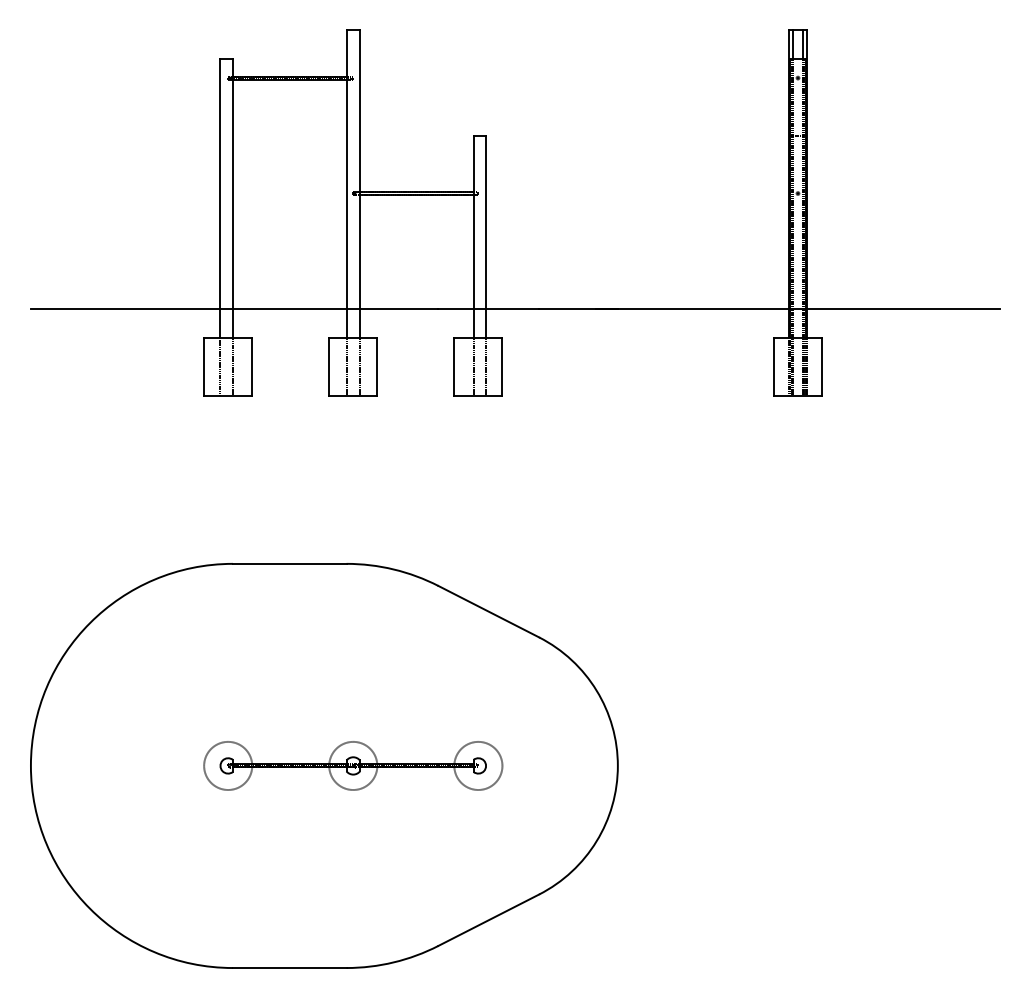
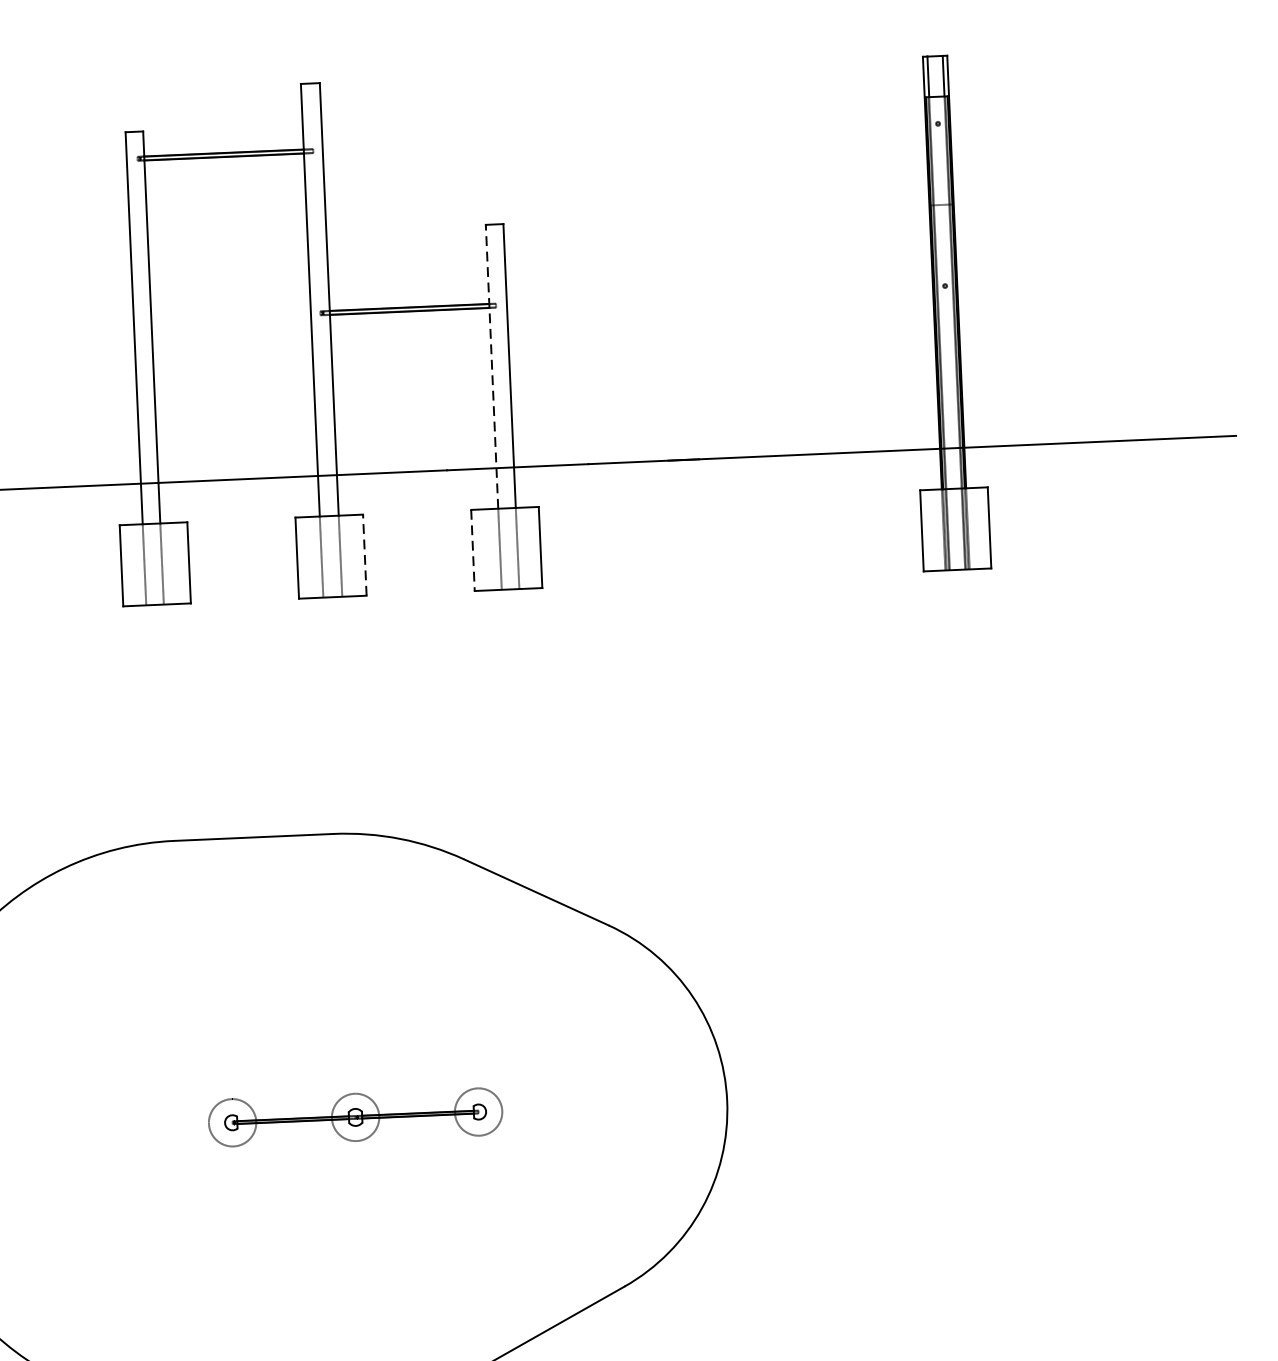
line: (473, 236) -> (491, 366), solid -> dashed
line: (377, 366) -> (365, 554), solid -> dashed
line: (454, 366) -> (473, 550), solid -> dashed
part: (353, 765) -> (355, 1116), size x0.7

